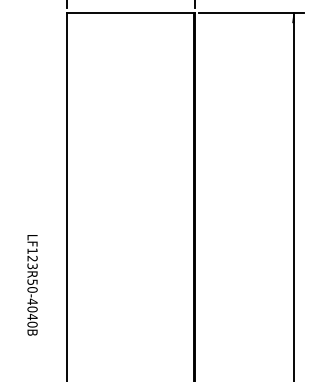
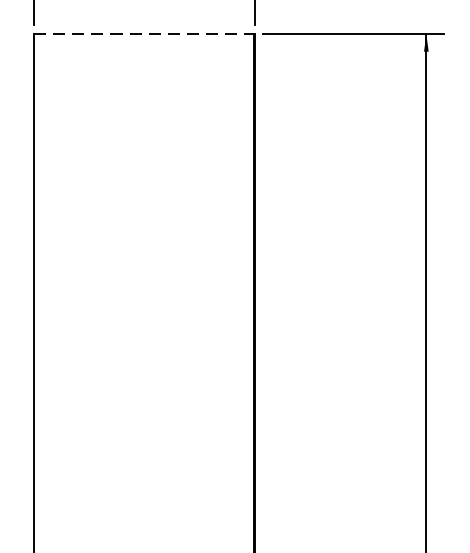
line: (131, 13) -> (145, 34), solid -> dashed

